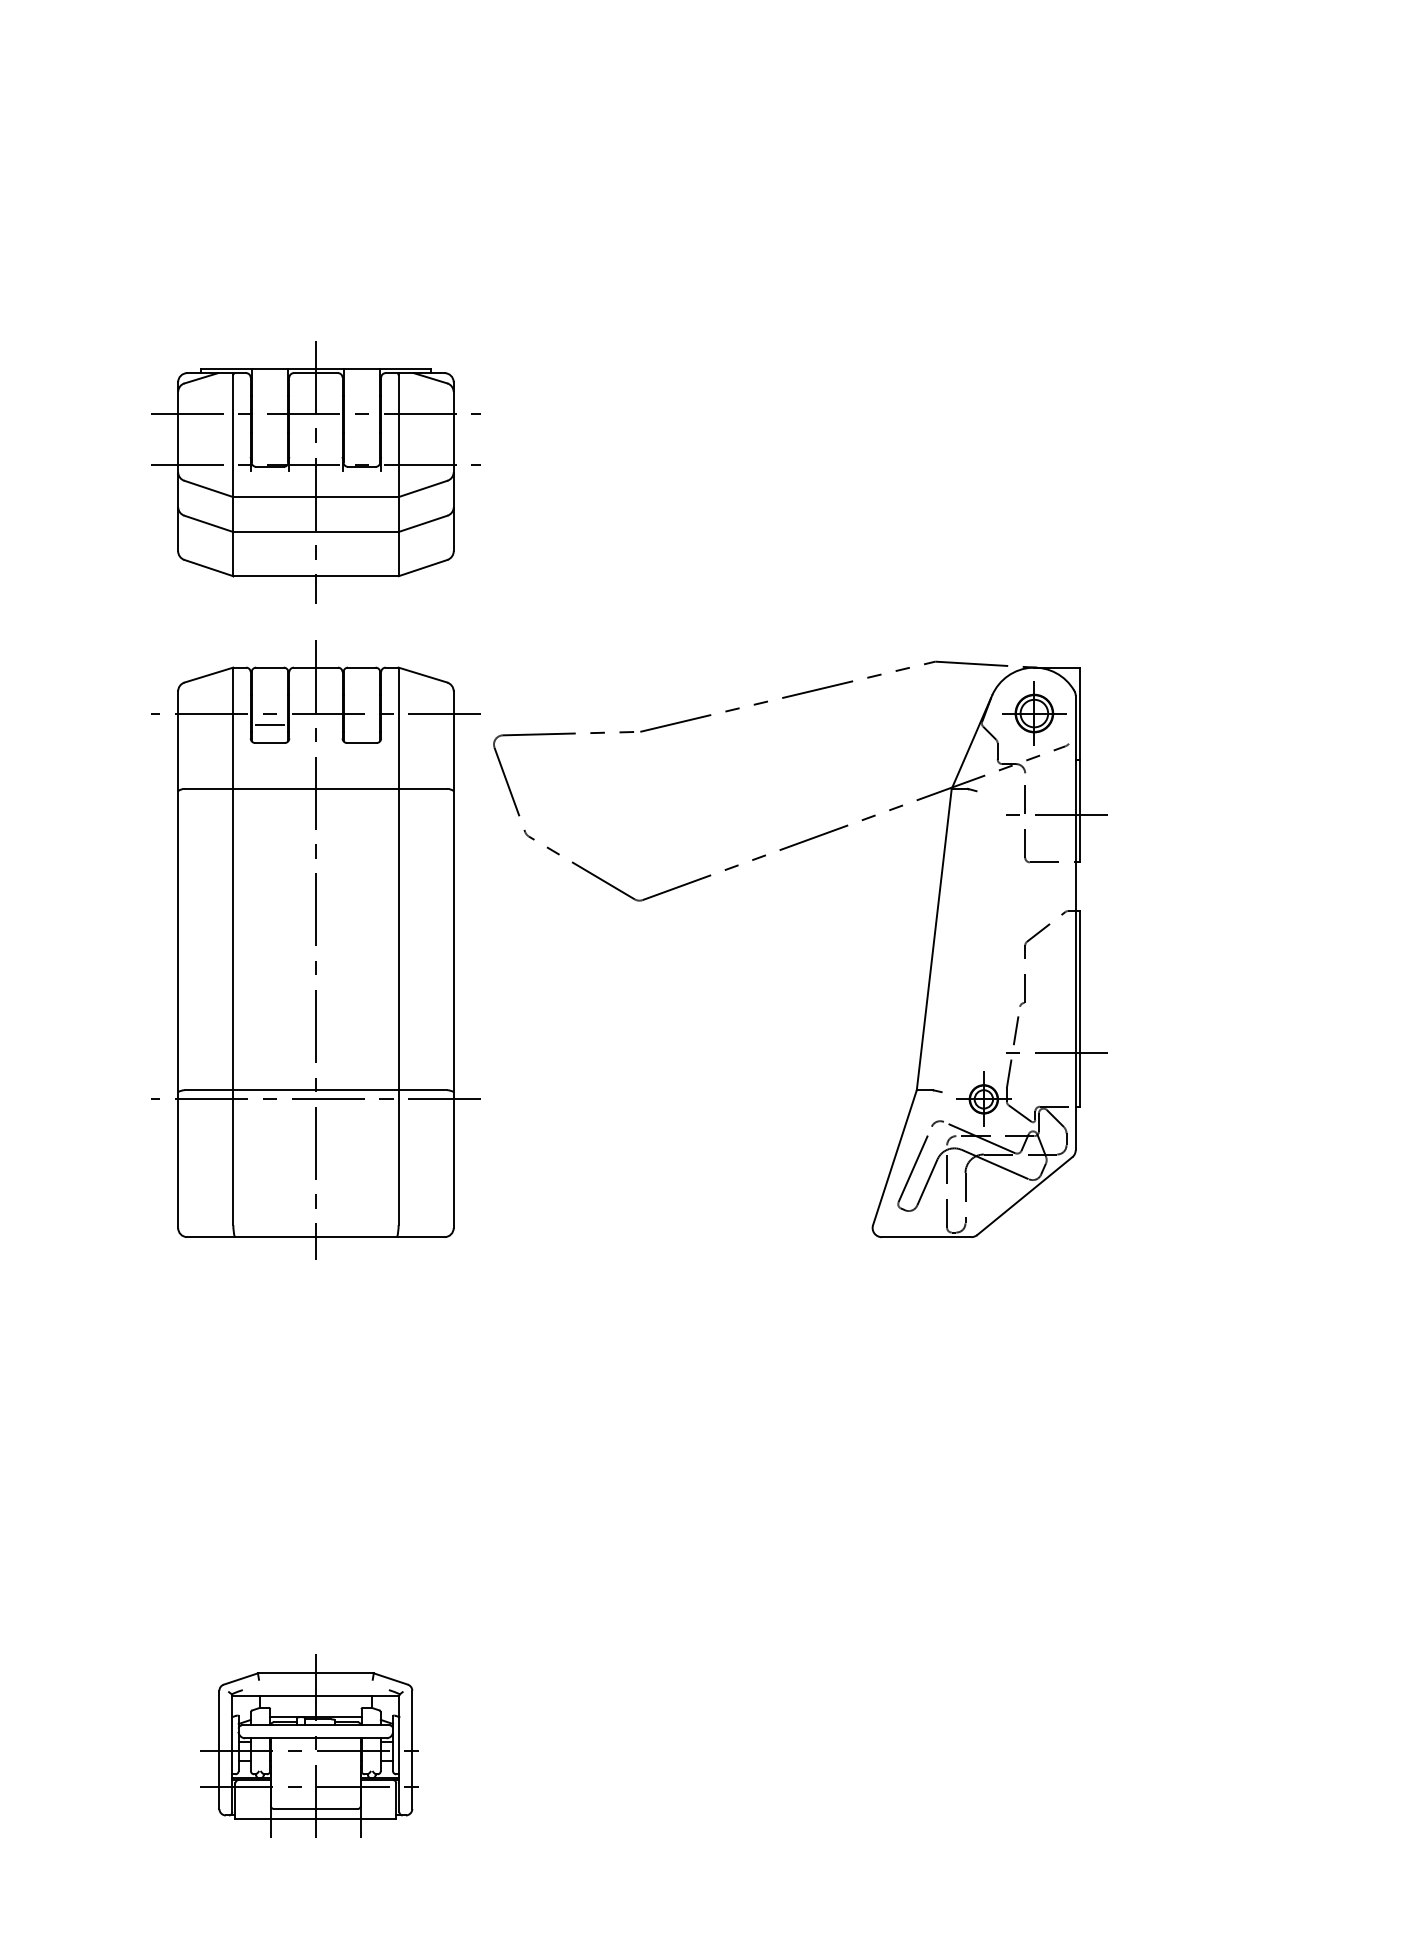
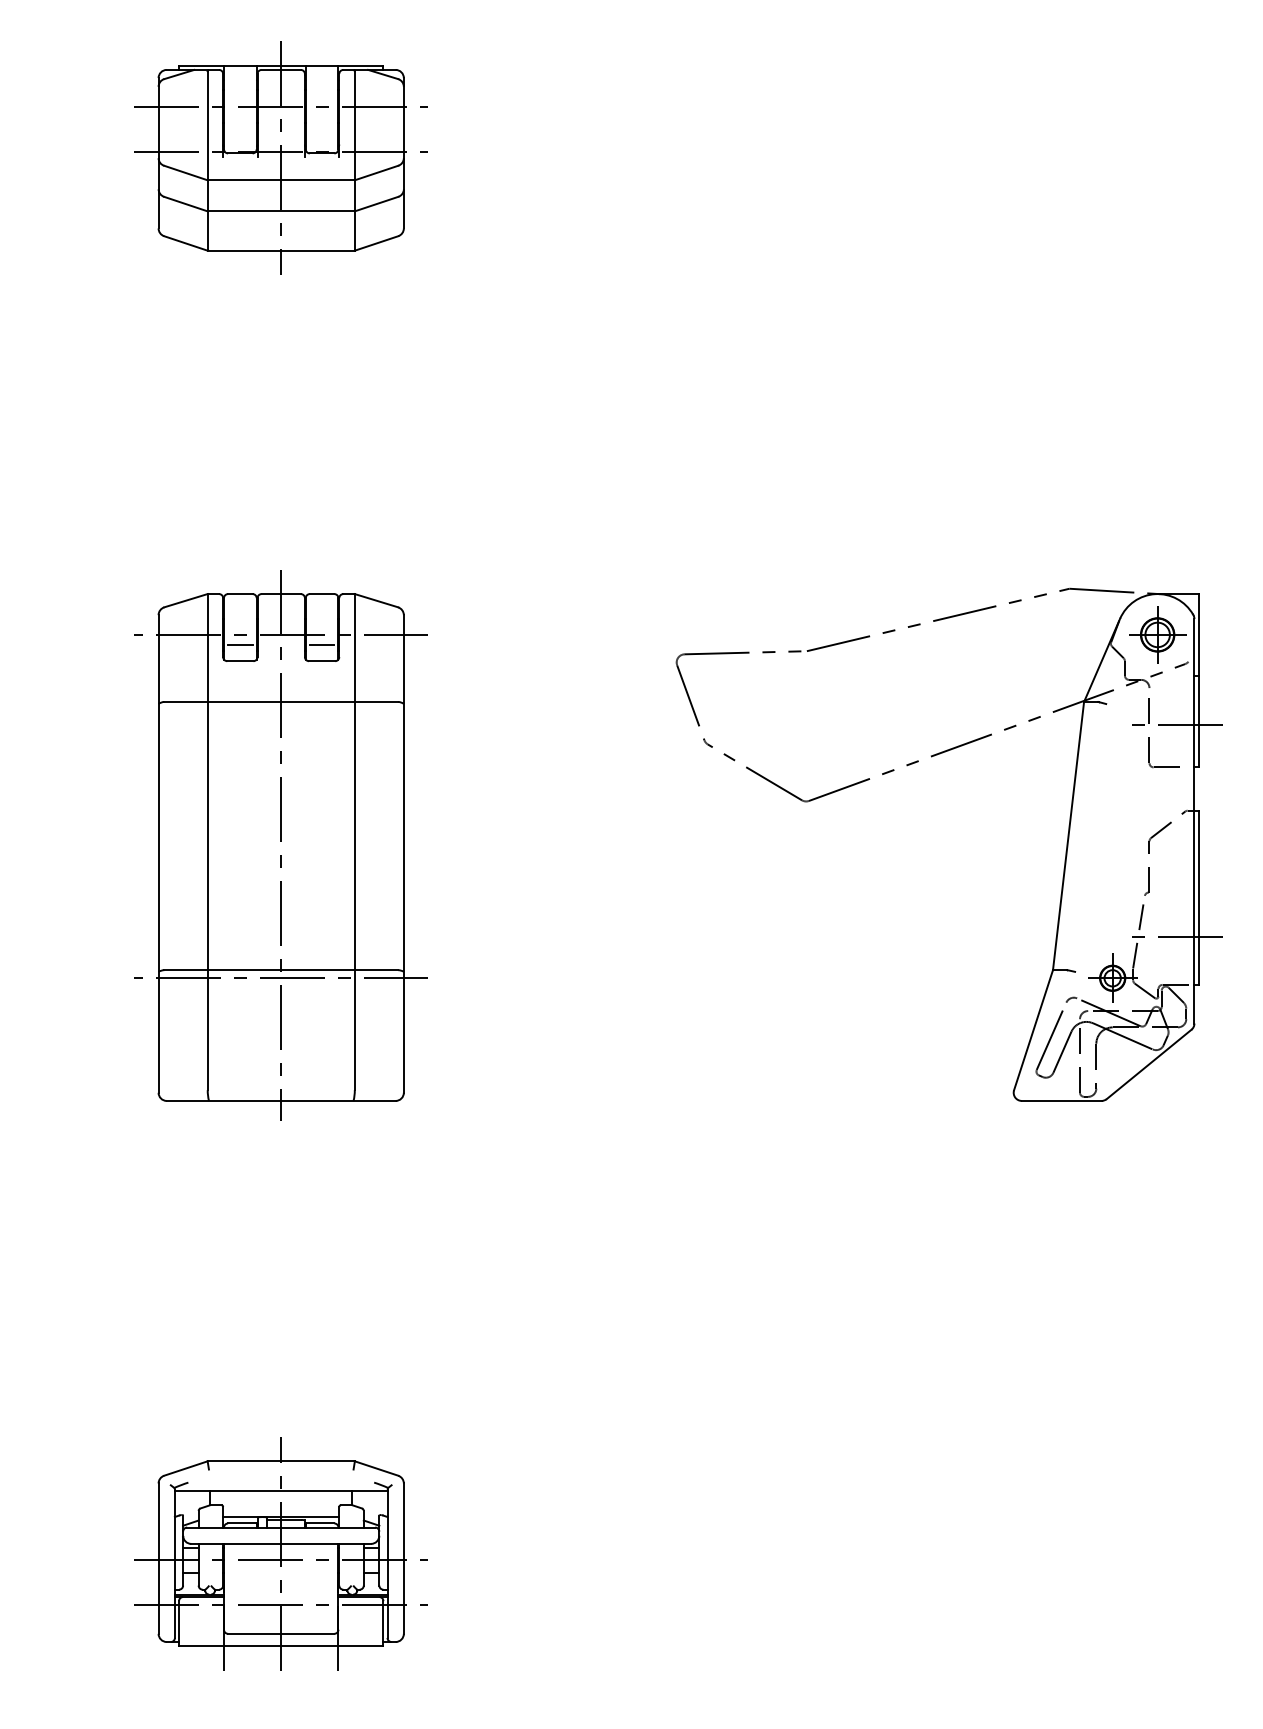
part: (315, 471) -> (280, 157), moved
line: (361, 724) -> (321, 644), added
part: (765, 856) -> (918, 762), moved
part: (315, 1745) -> (280, 1553), size x1.43

